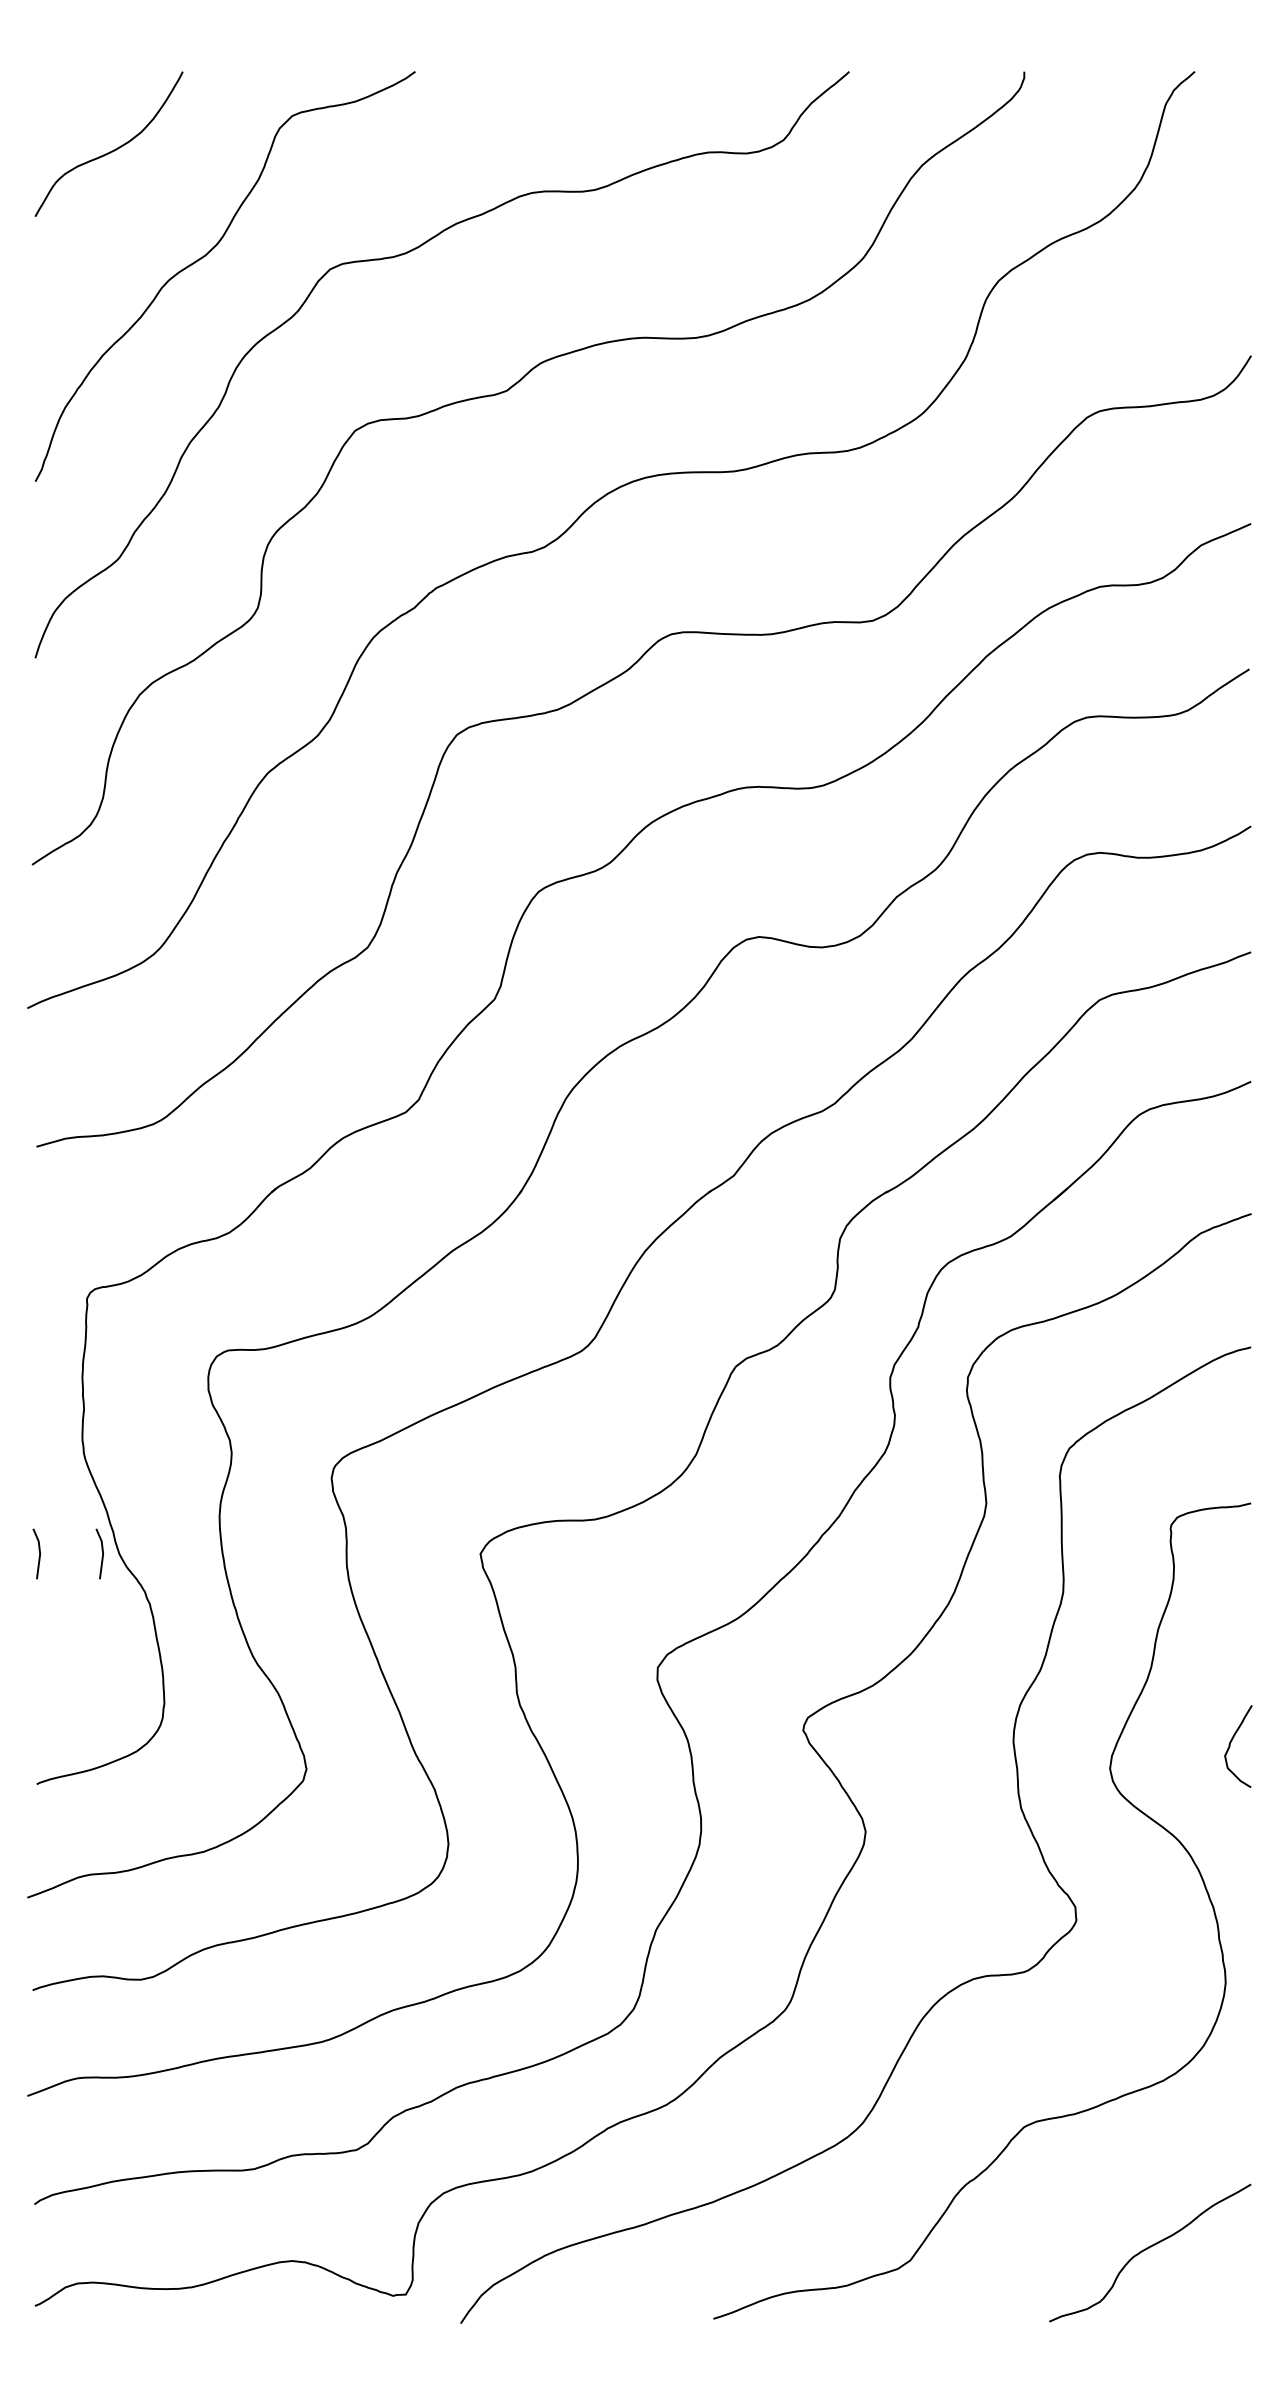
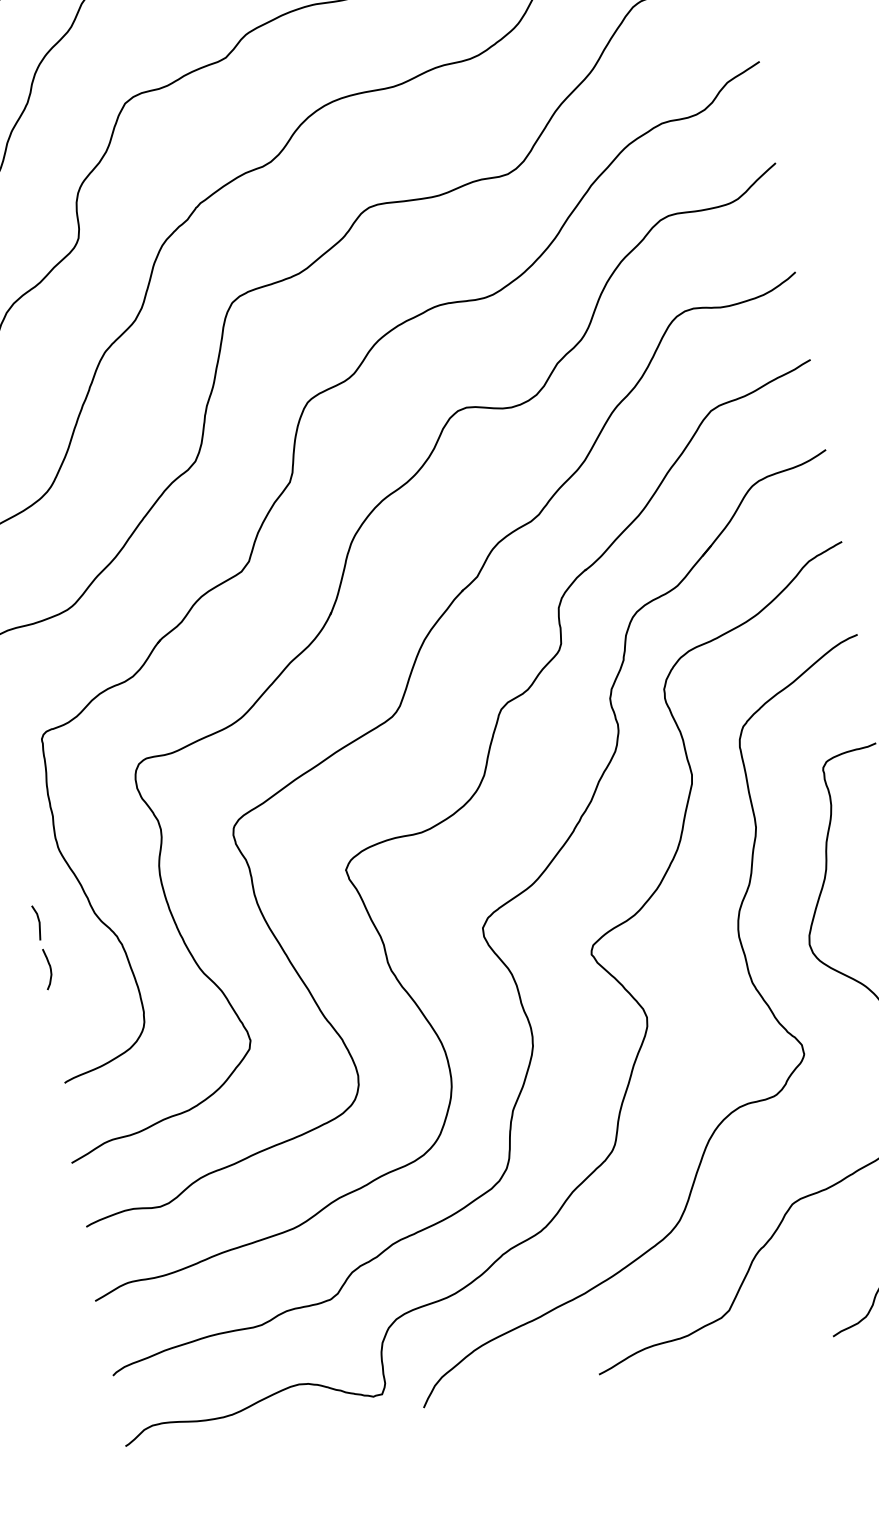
line: (102, 1553) -> (82, 914), removed
curve: (43, 1620) -> (49, 968), added

